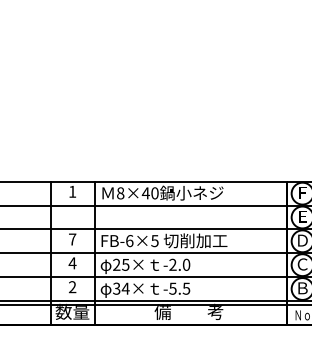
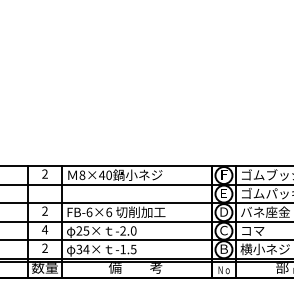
text: (71, 191) -> (44, 173), 1 -> 2
text: (71, 238) -> (44, 210), 7 -> 2
text: (155, 241) -> (109, 212), FB-6×5 -> FB-6×6
text: (172, 288) -> (122, 249), -5.5 -> -1.5

